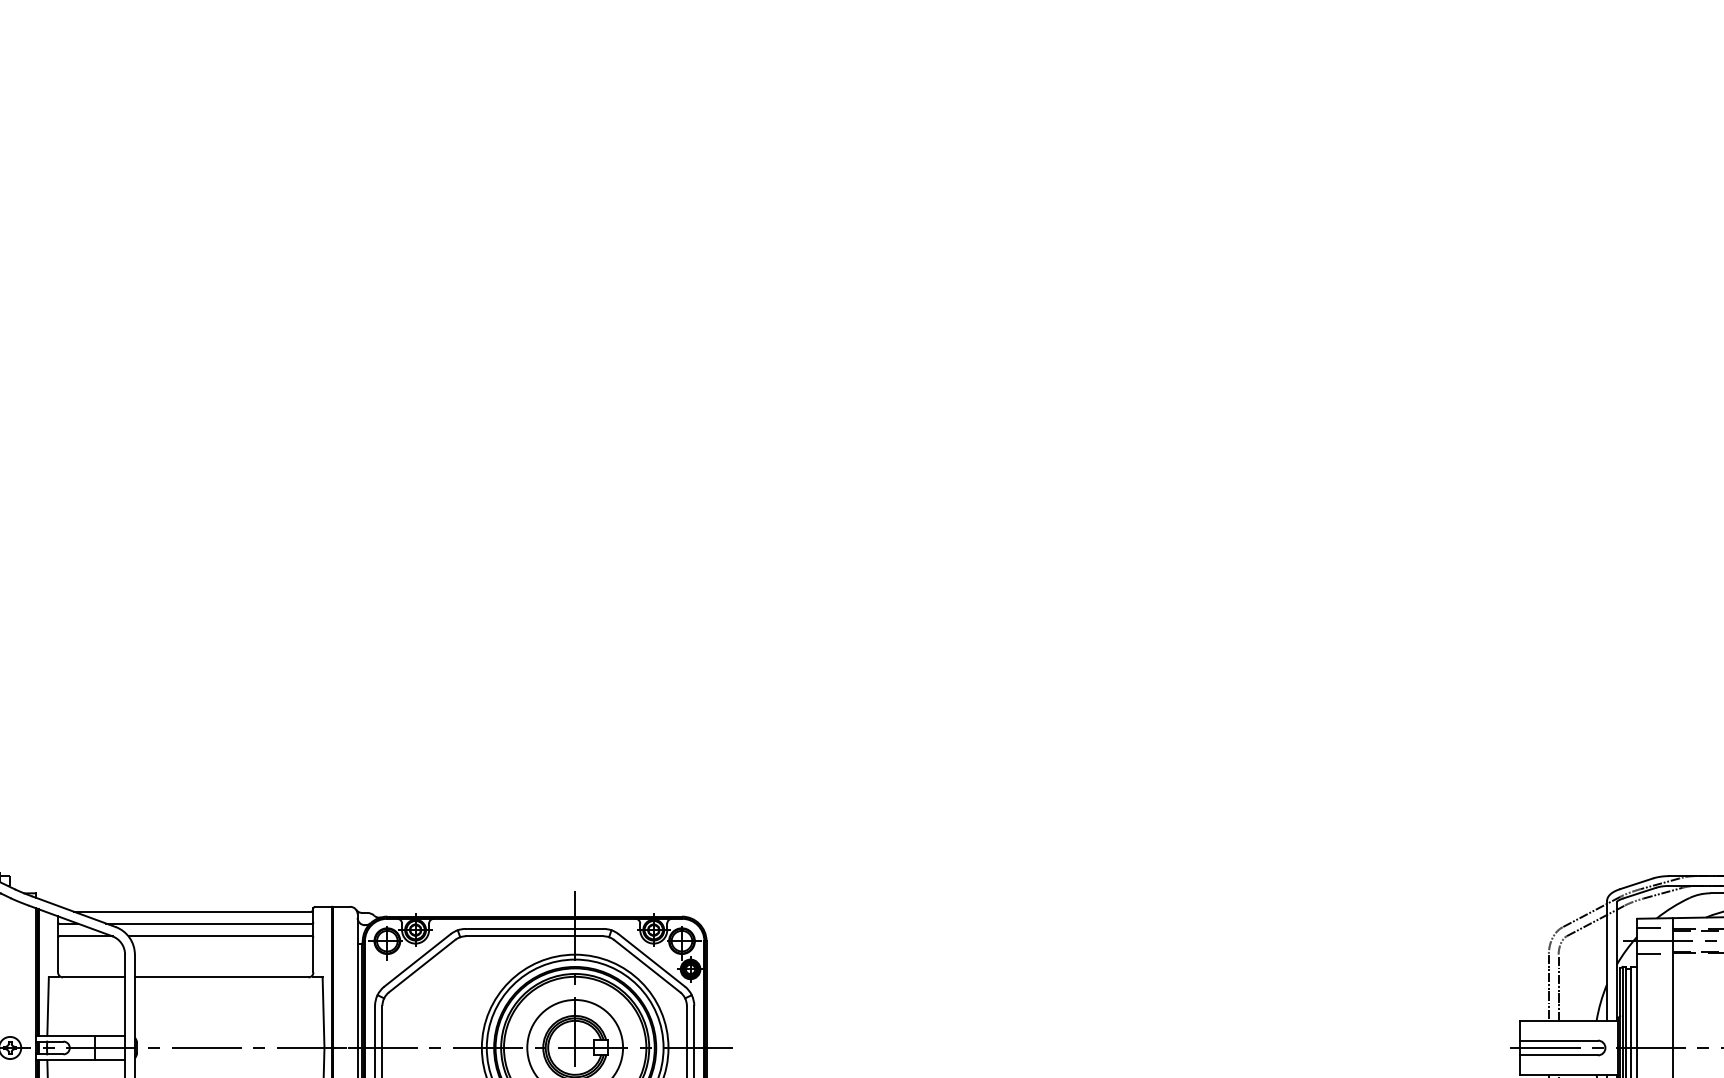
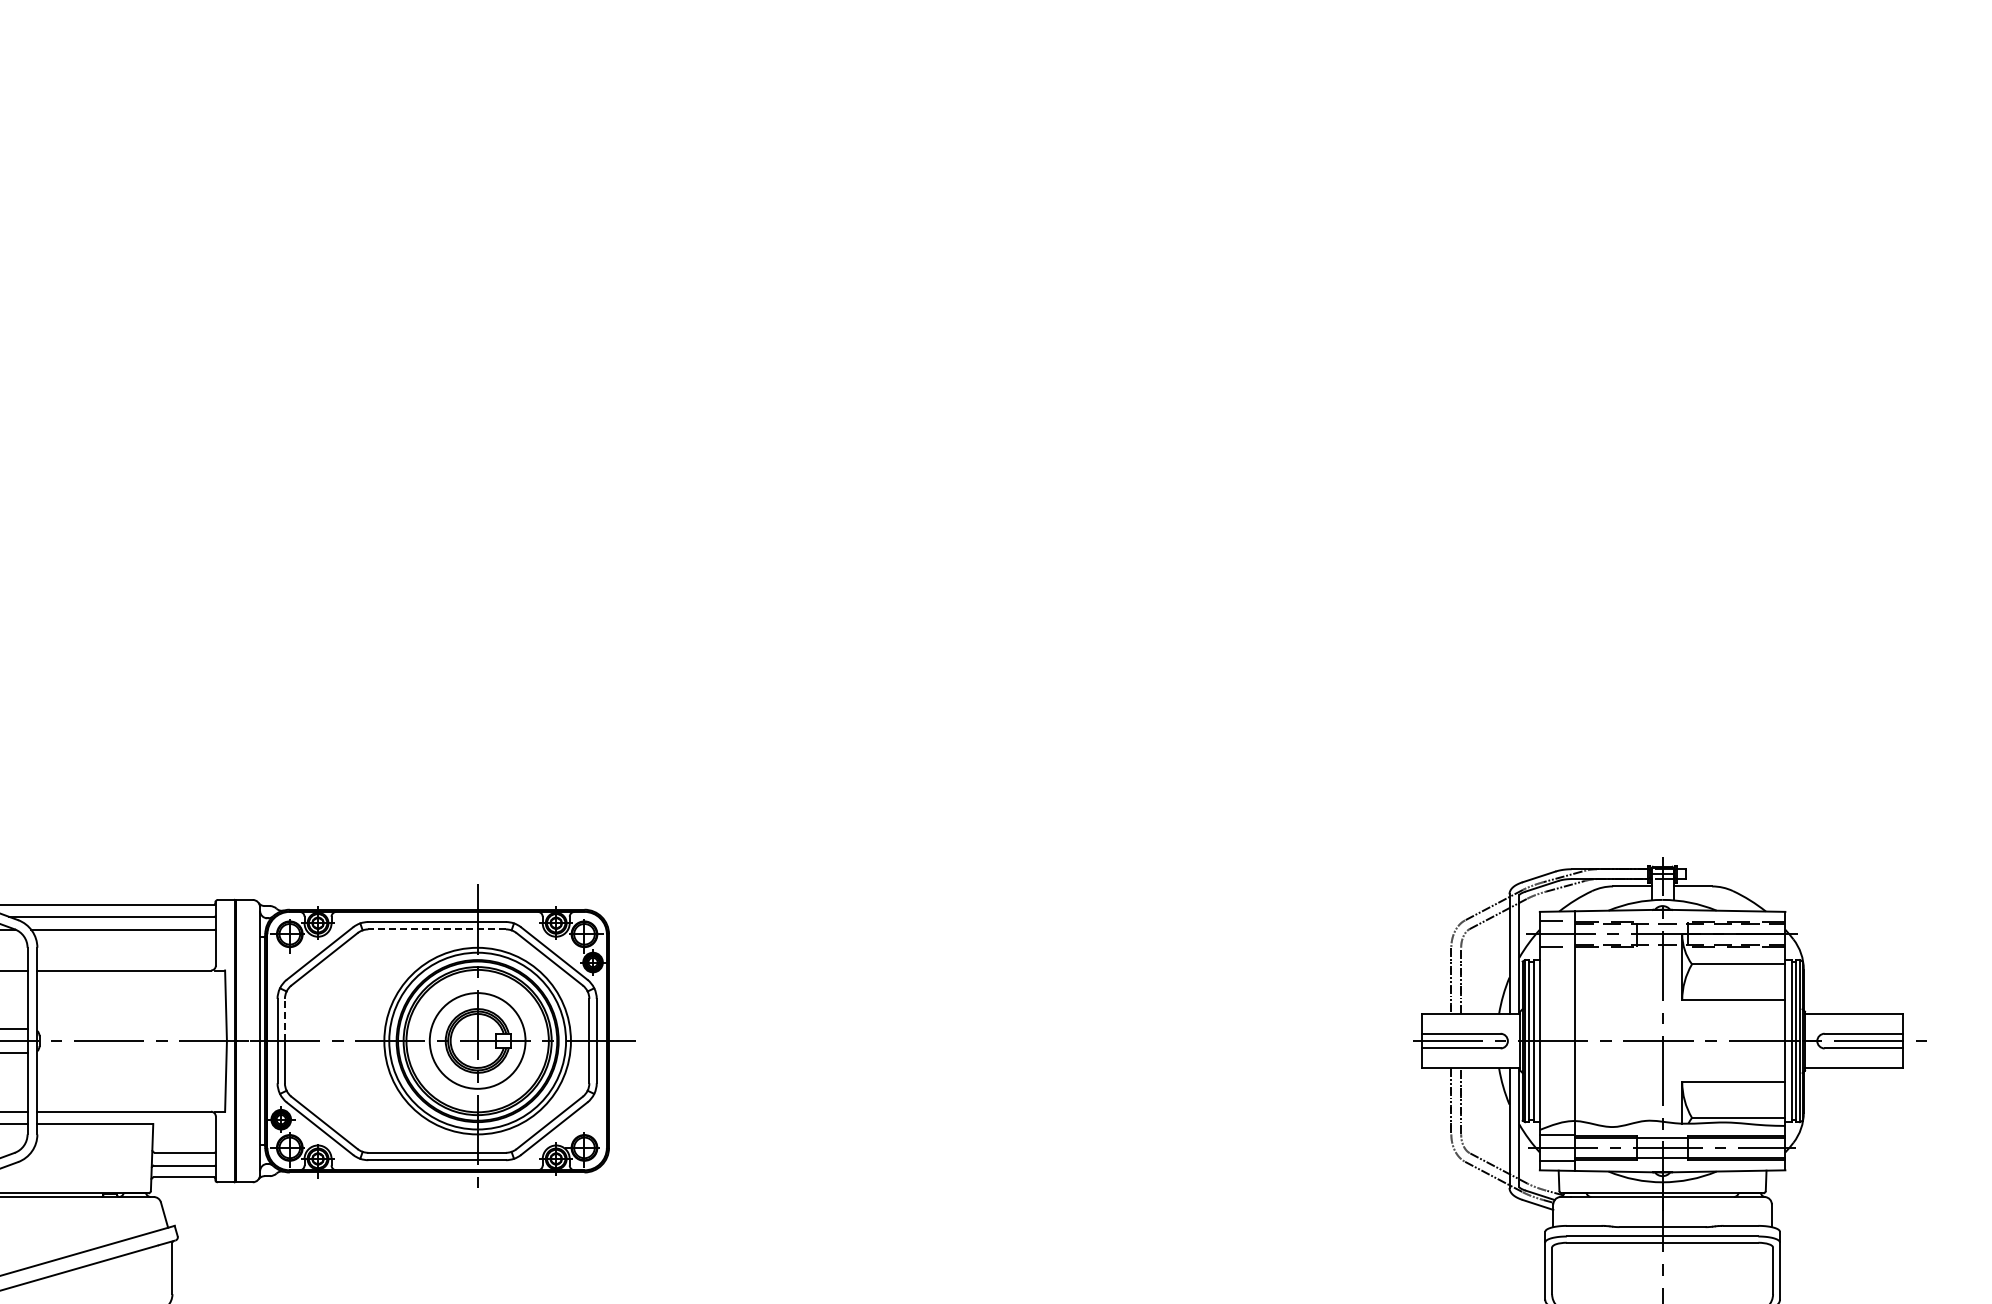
line: (535, 936) -> (437, 929), solid -> dashed
line: (382, 1026) -> (284, 1019), solid -> dashed

